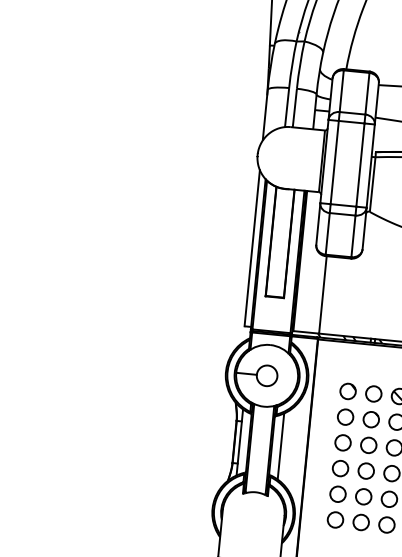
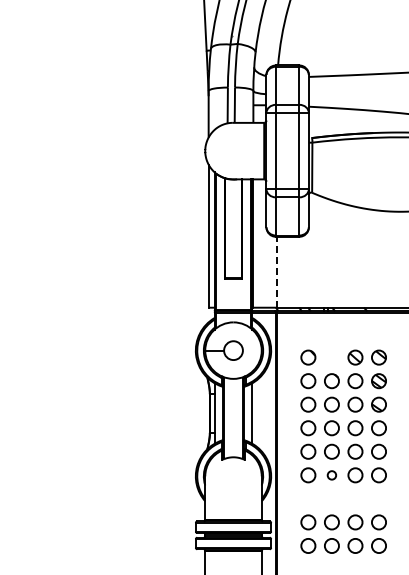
line: (322, 294) -> (276, 271), solid -> dashed
circle: (373, 393) -> (331, 357), removed
circle: (360, 522) -> (331, 475), size x0.6

